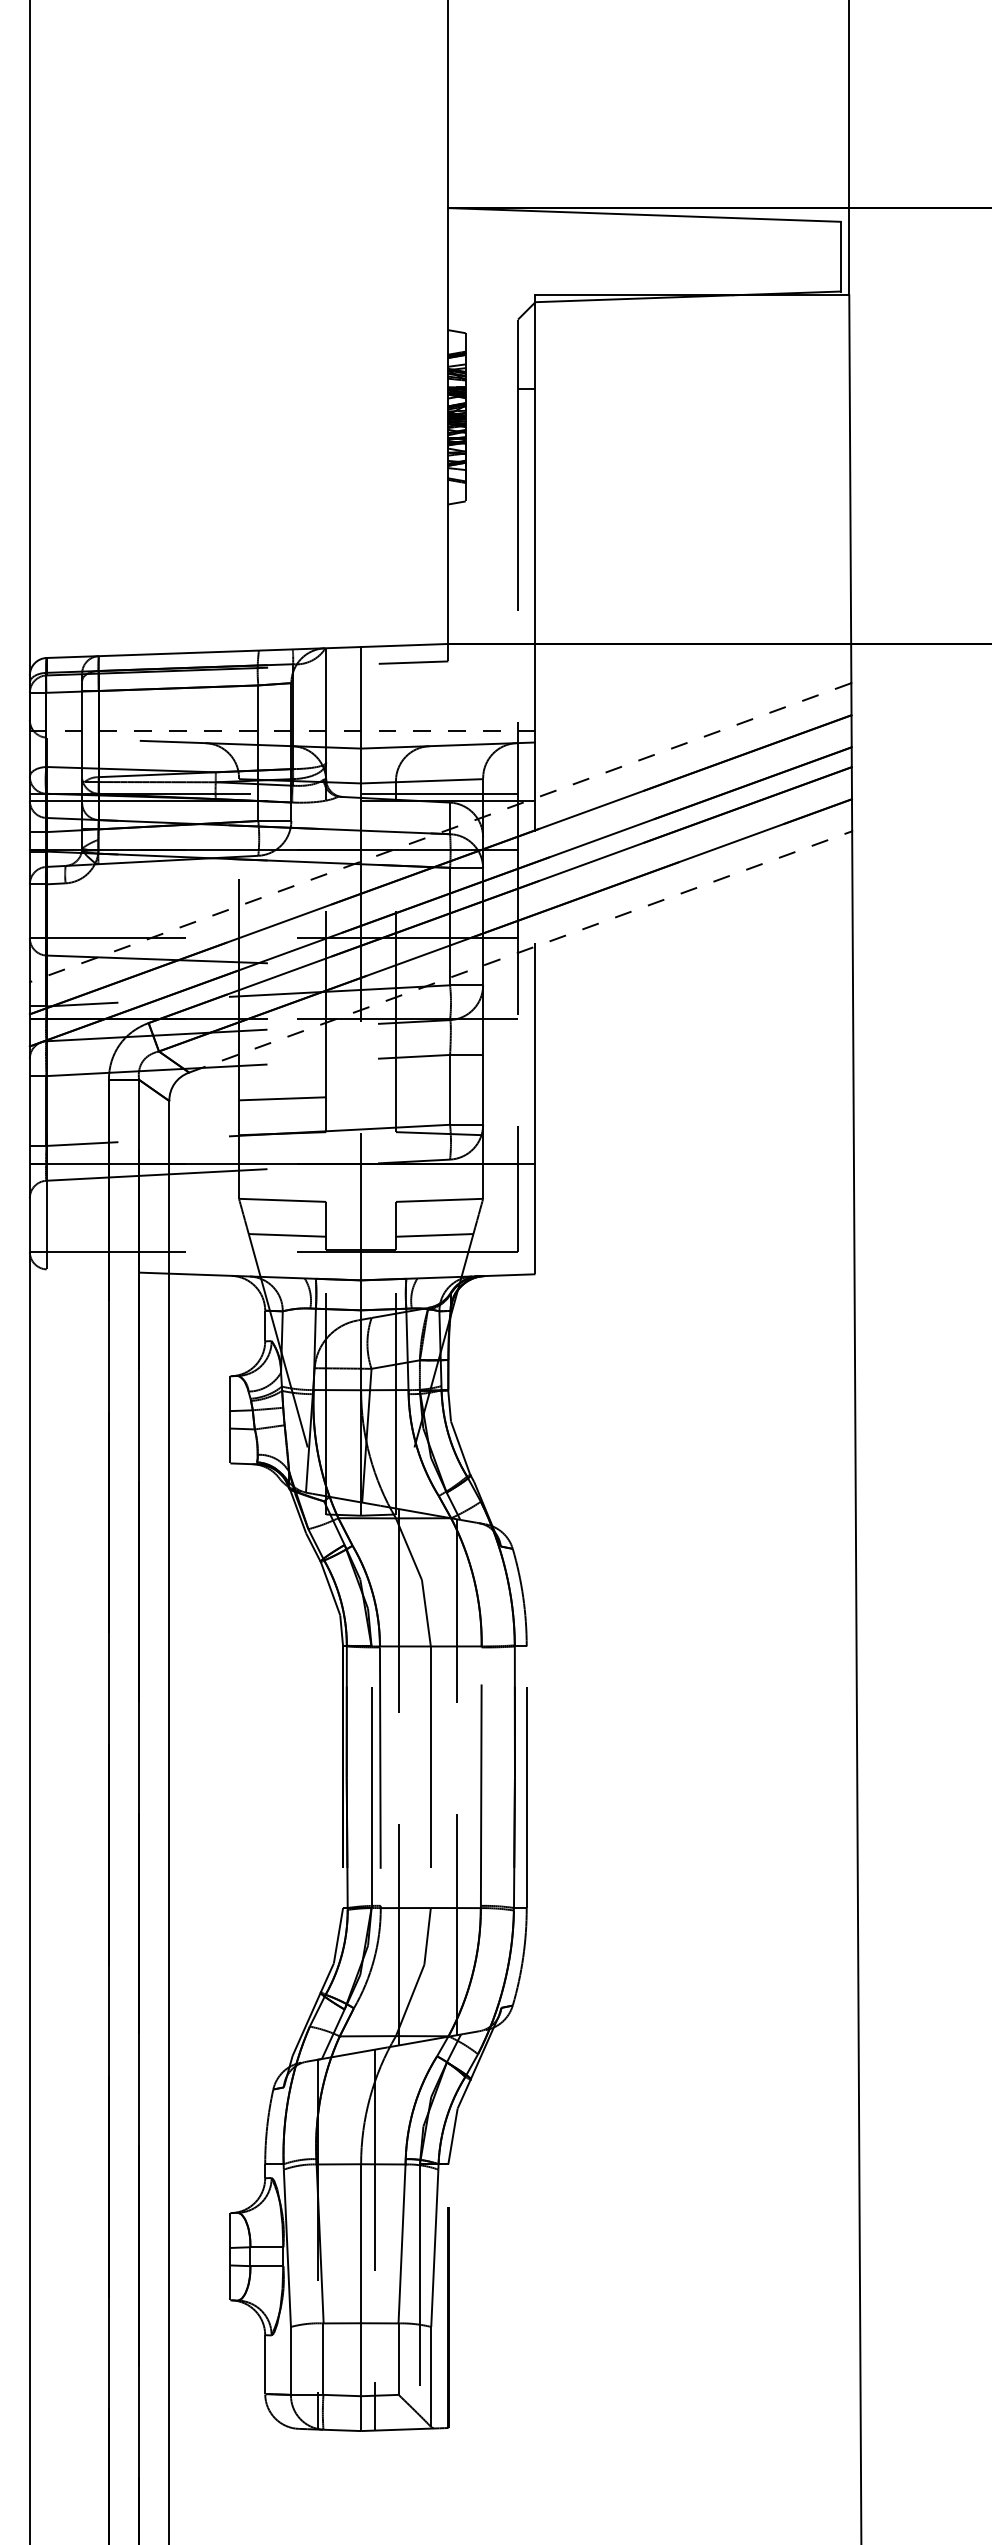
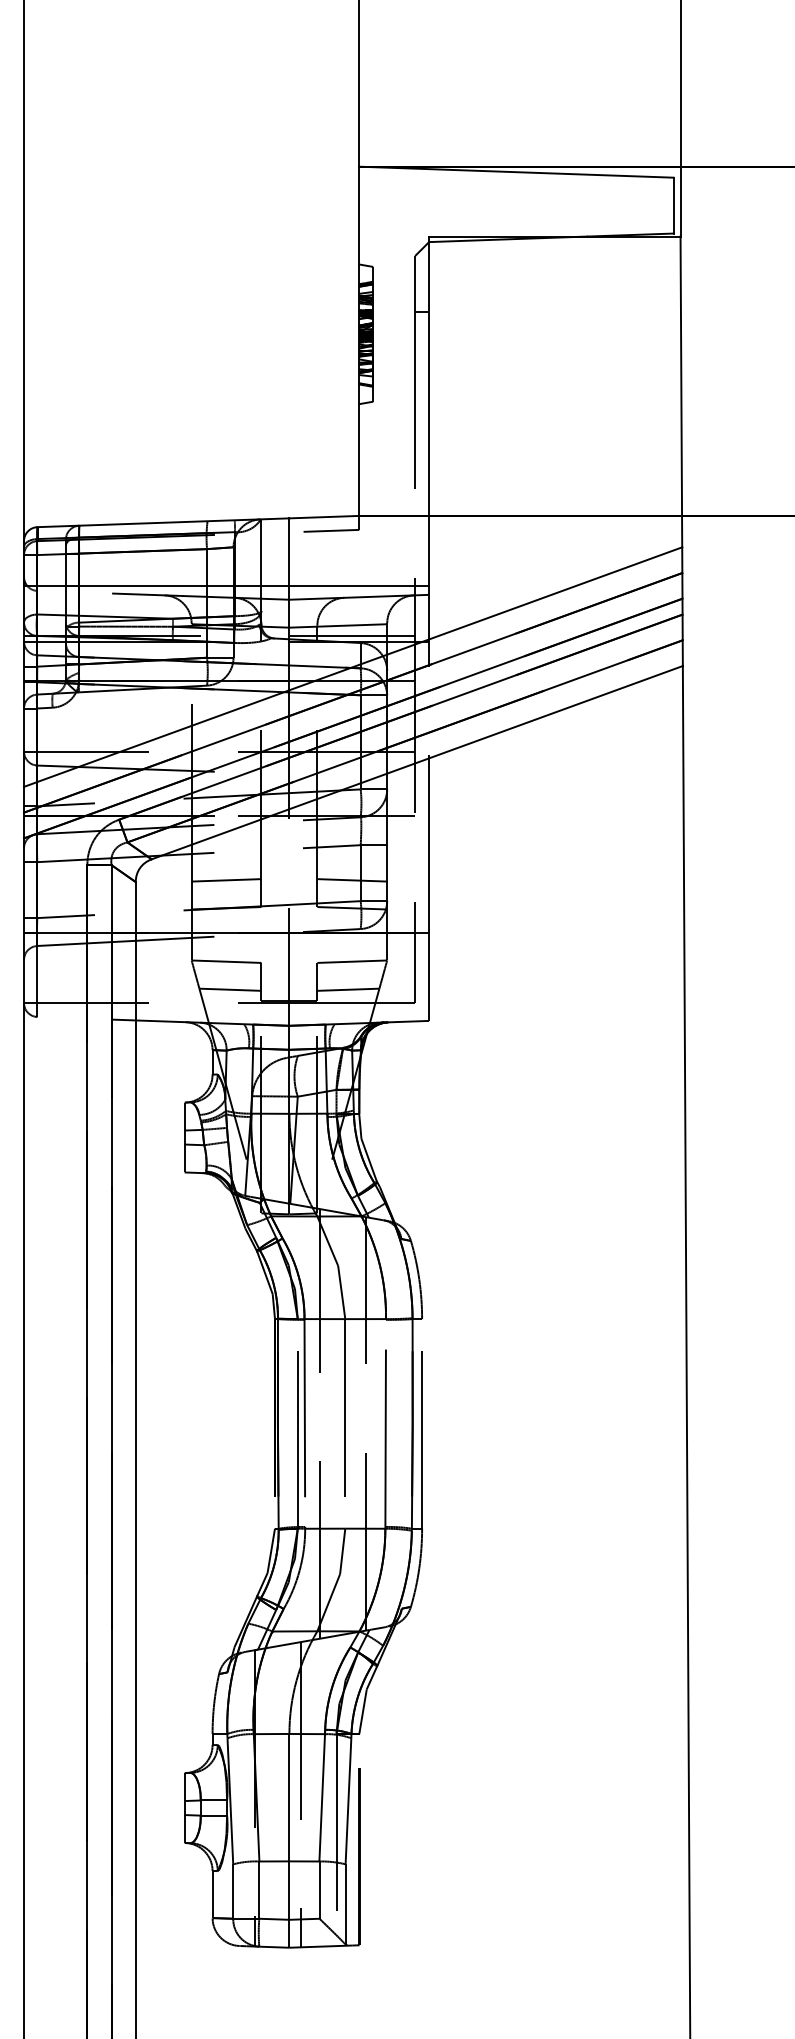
line: (282, 731) -> (226, 586), dashed -> solid
line: (440, 832) -> (353, 666), dashed -> solid
line: (520, 951) -> (417, 762), dashed -> solid
line: (439, 1098) -> (352, 880), added

